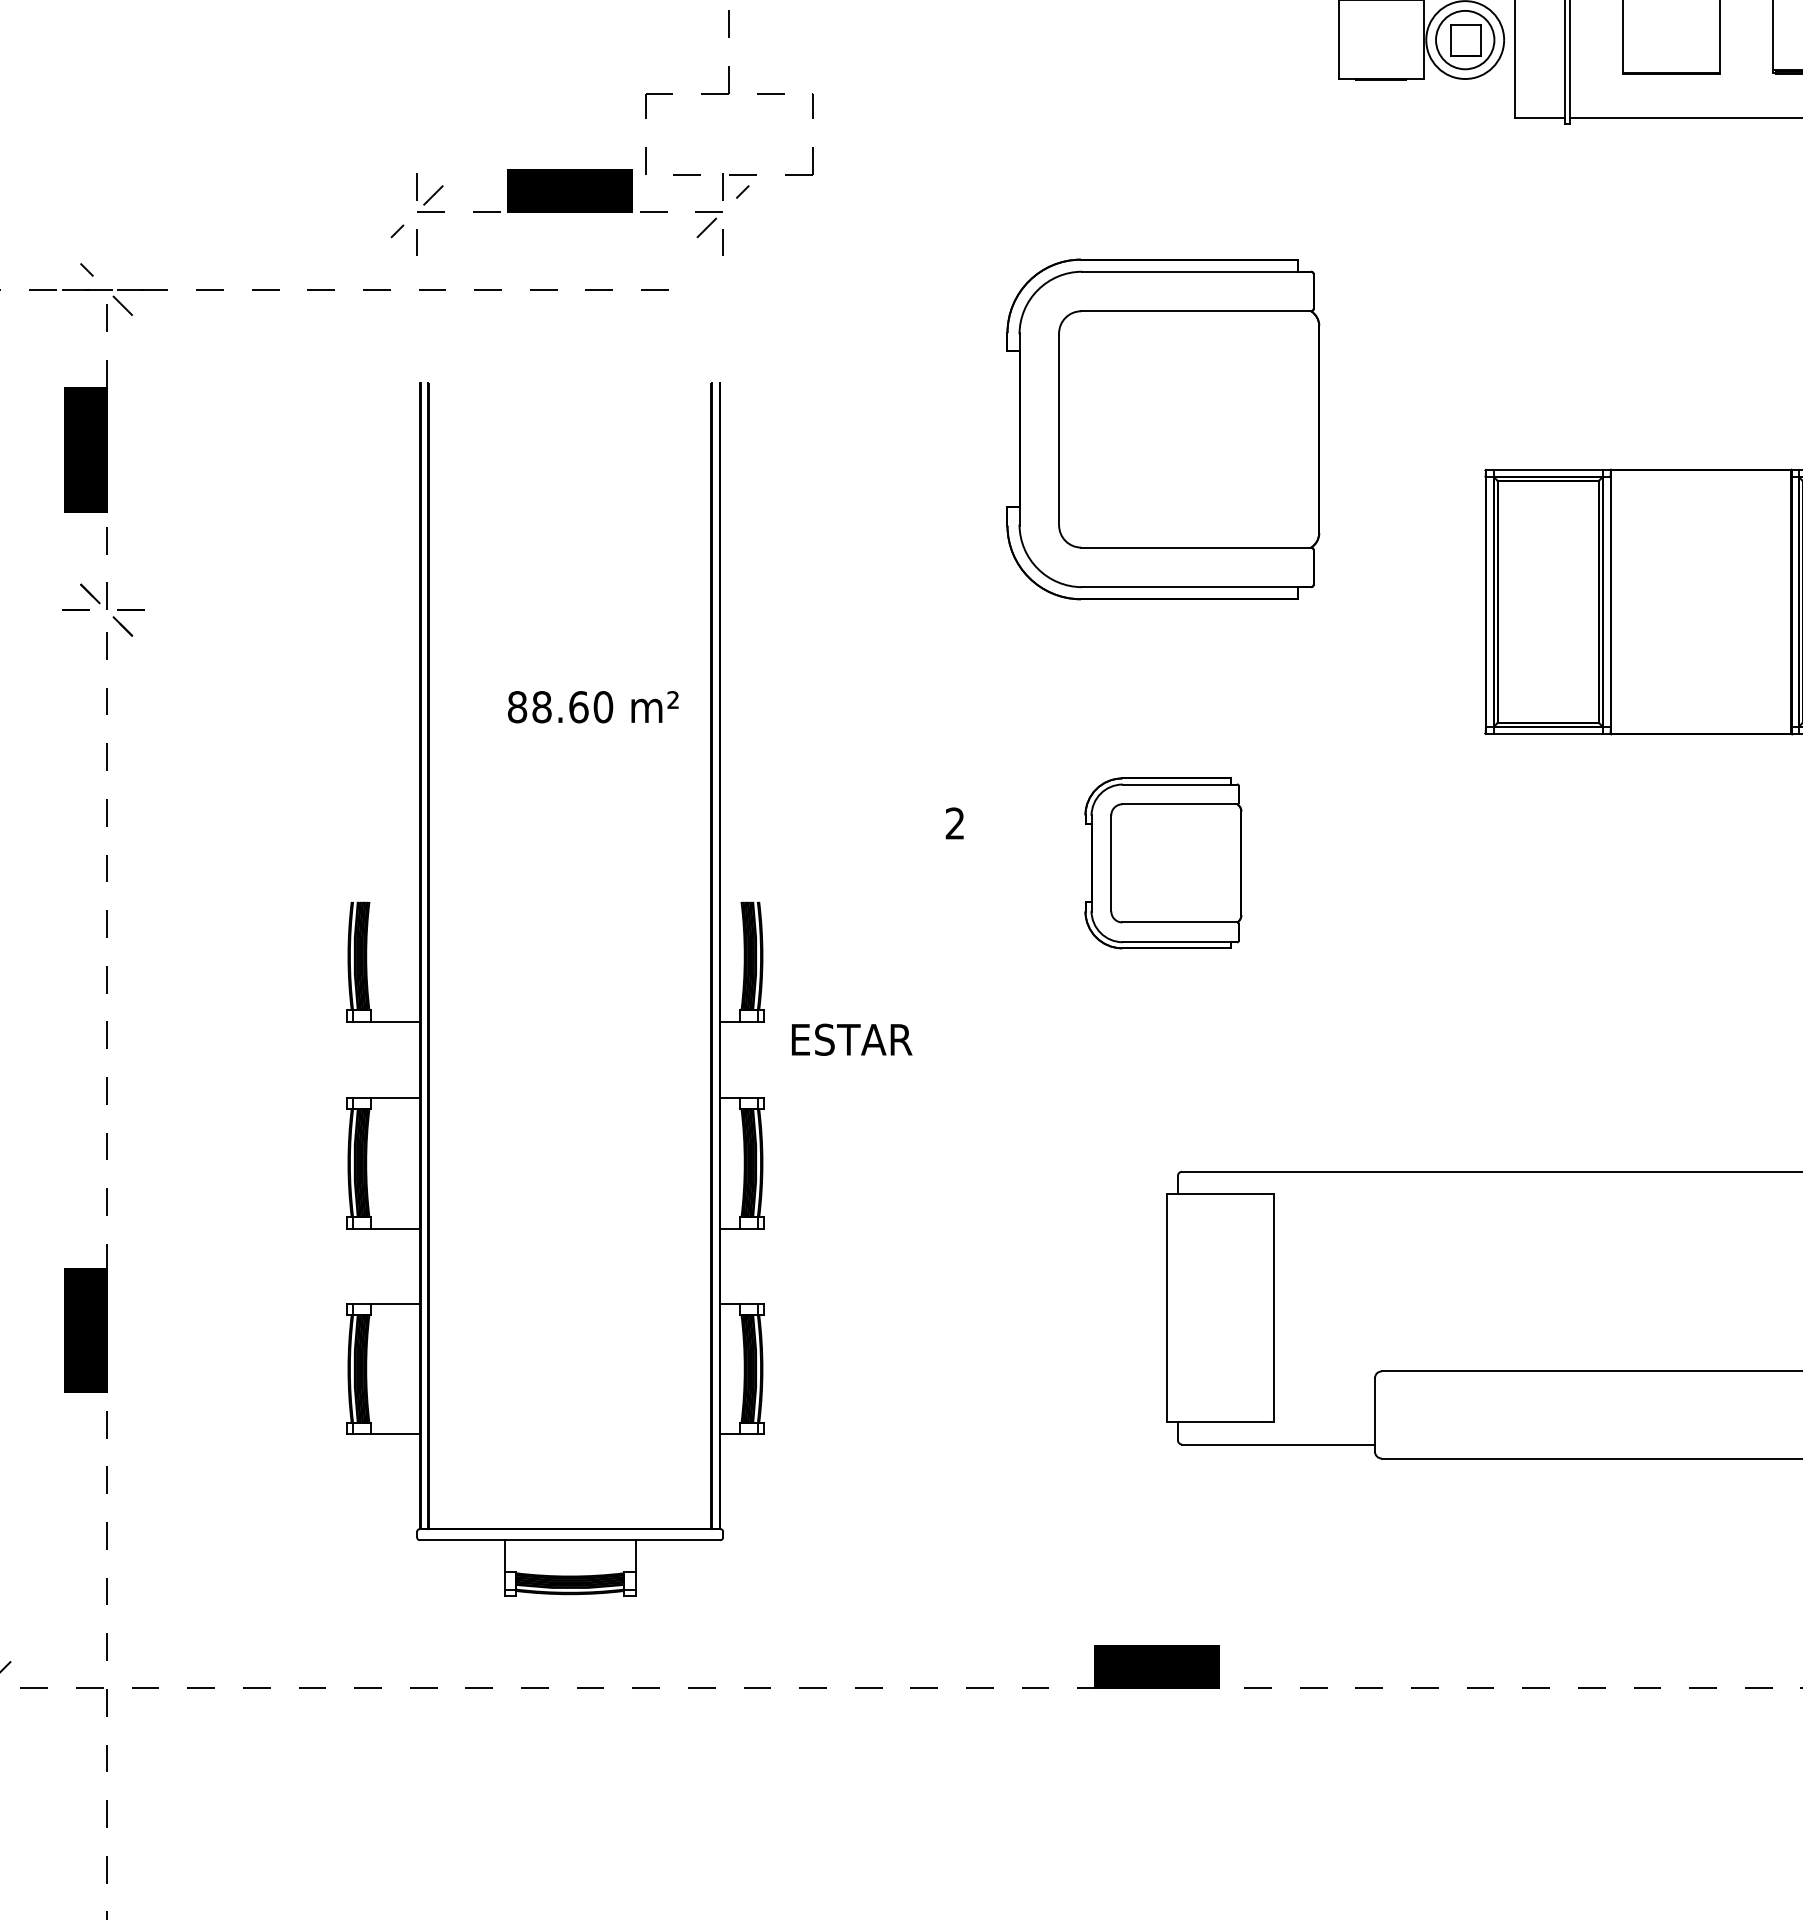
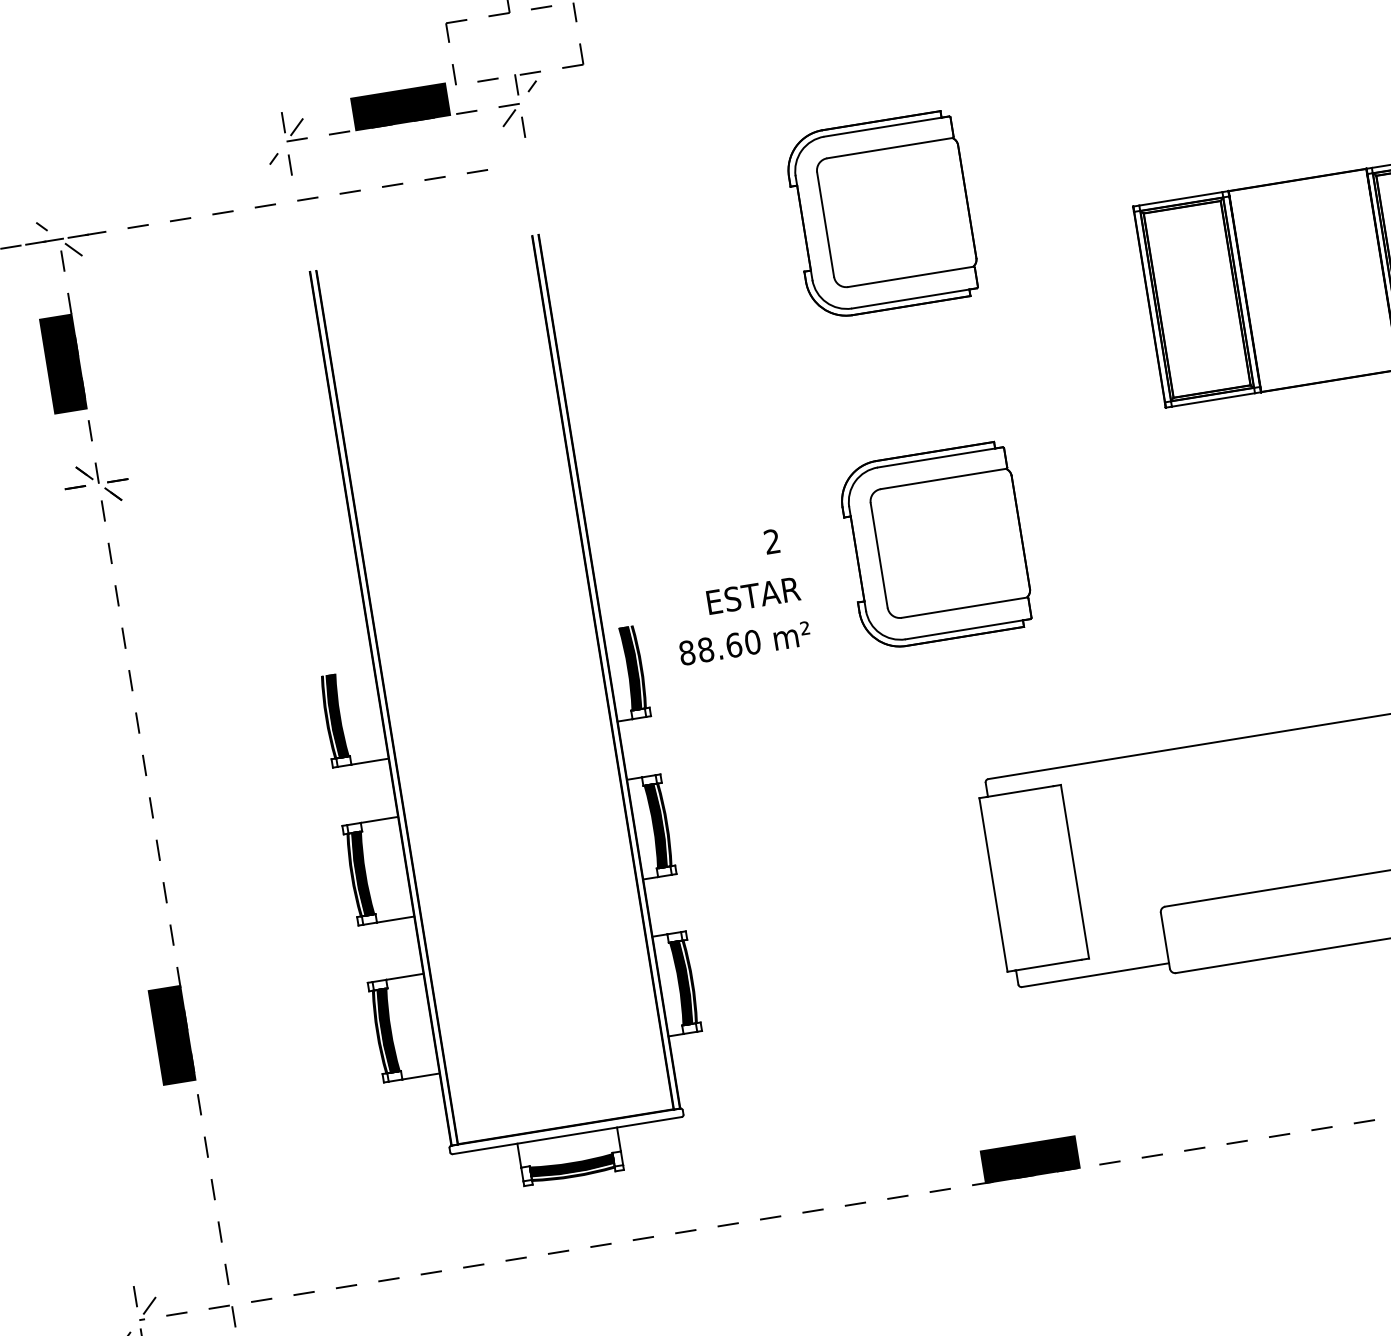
part: (1163, 429) -> (882, 215), size x0.71
text: (593, 707) -> (745, 643), moved
part: (1163, 863) -> (936, 546), size x1.43
text: (852, 1039) -> (753, 595), moved

